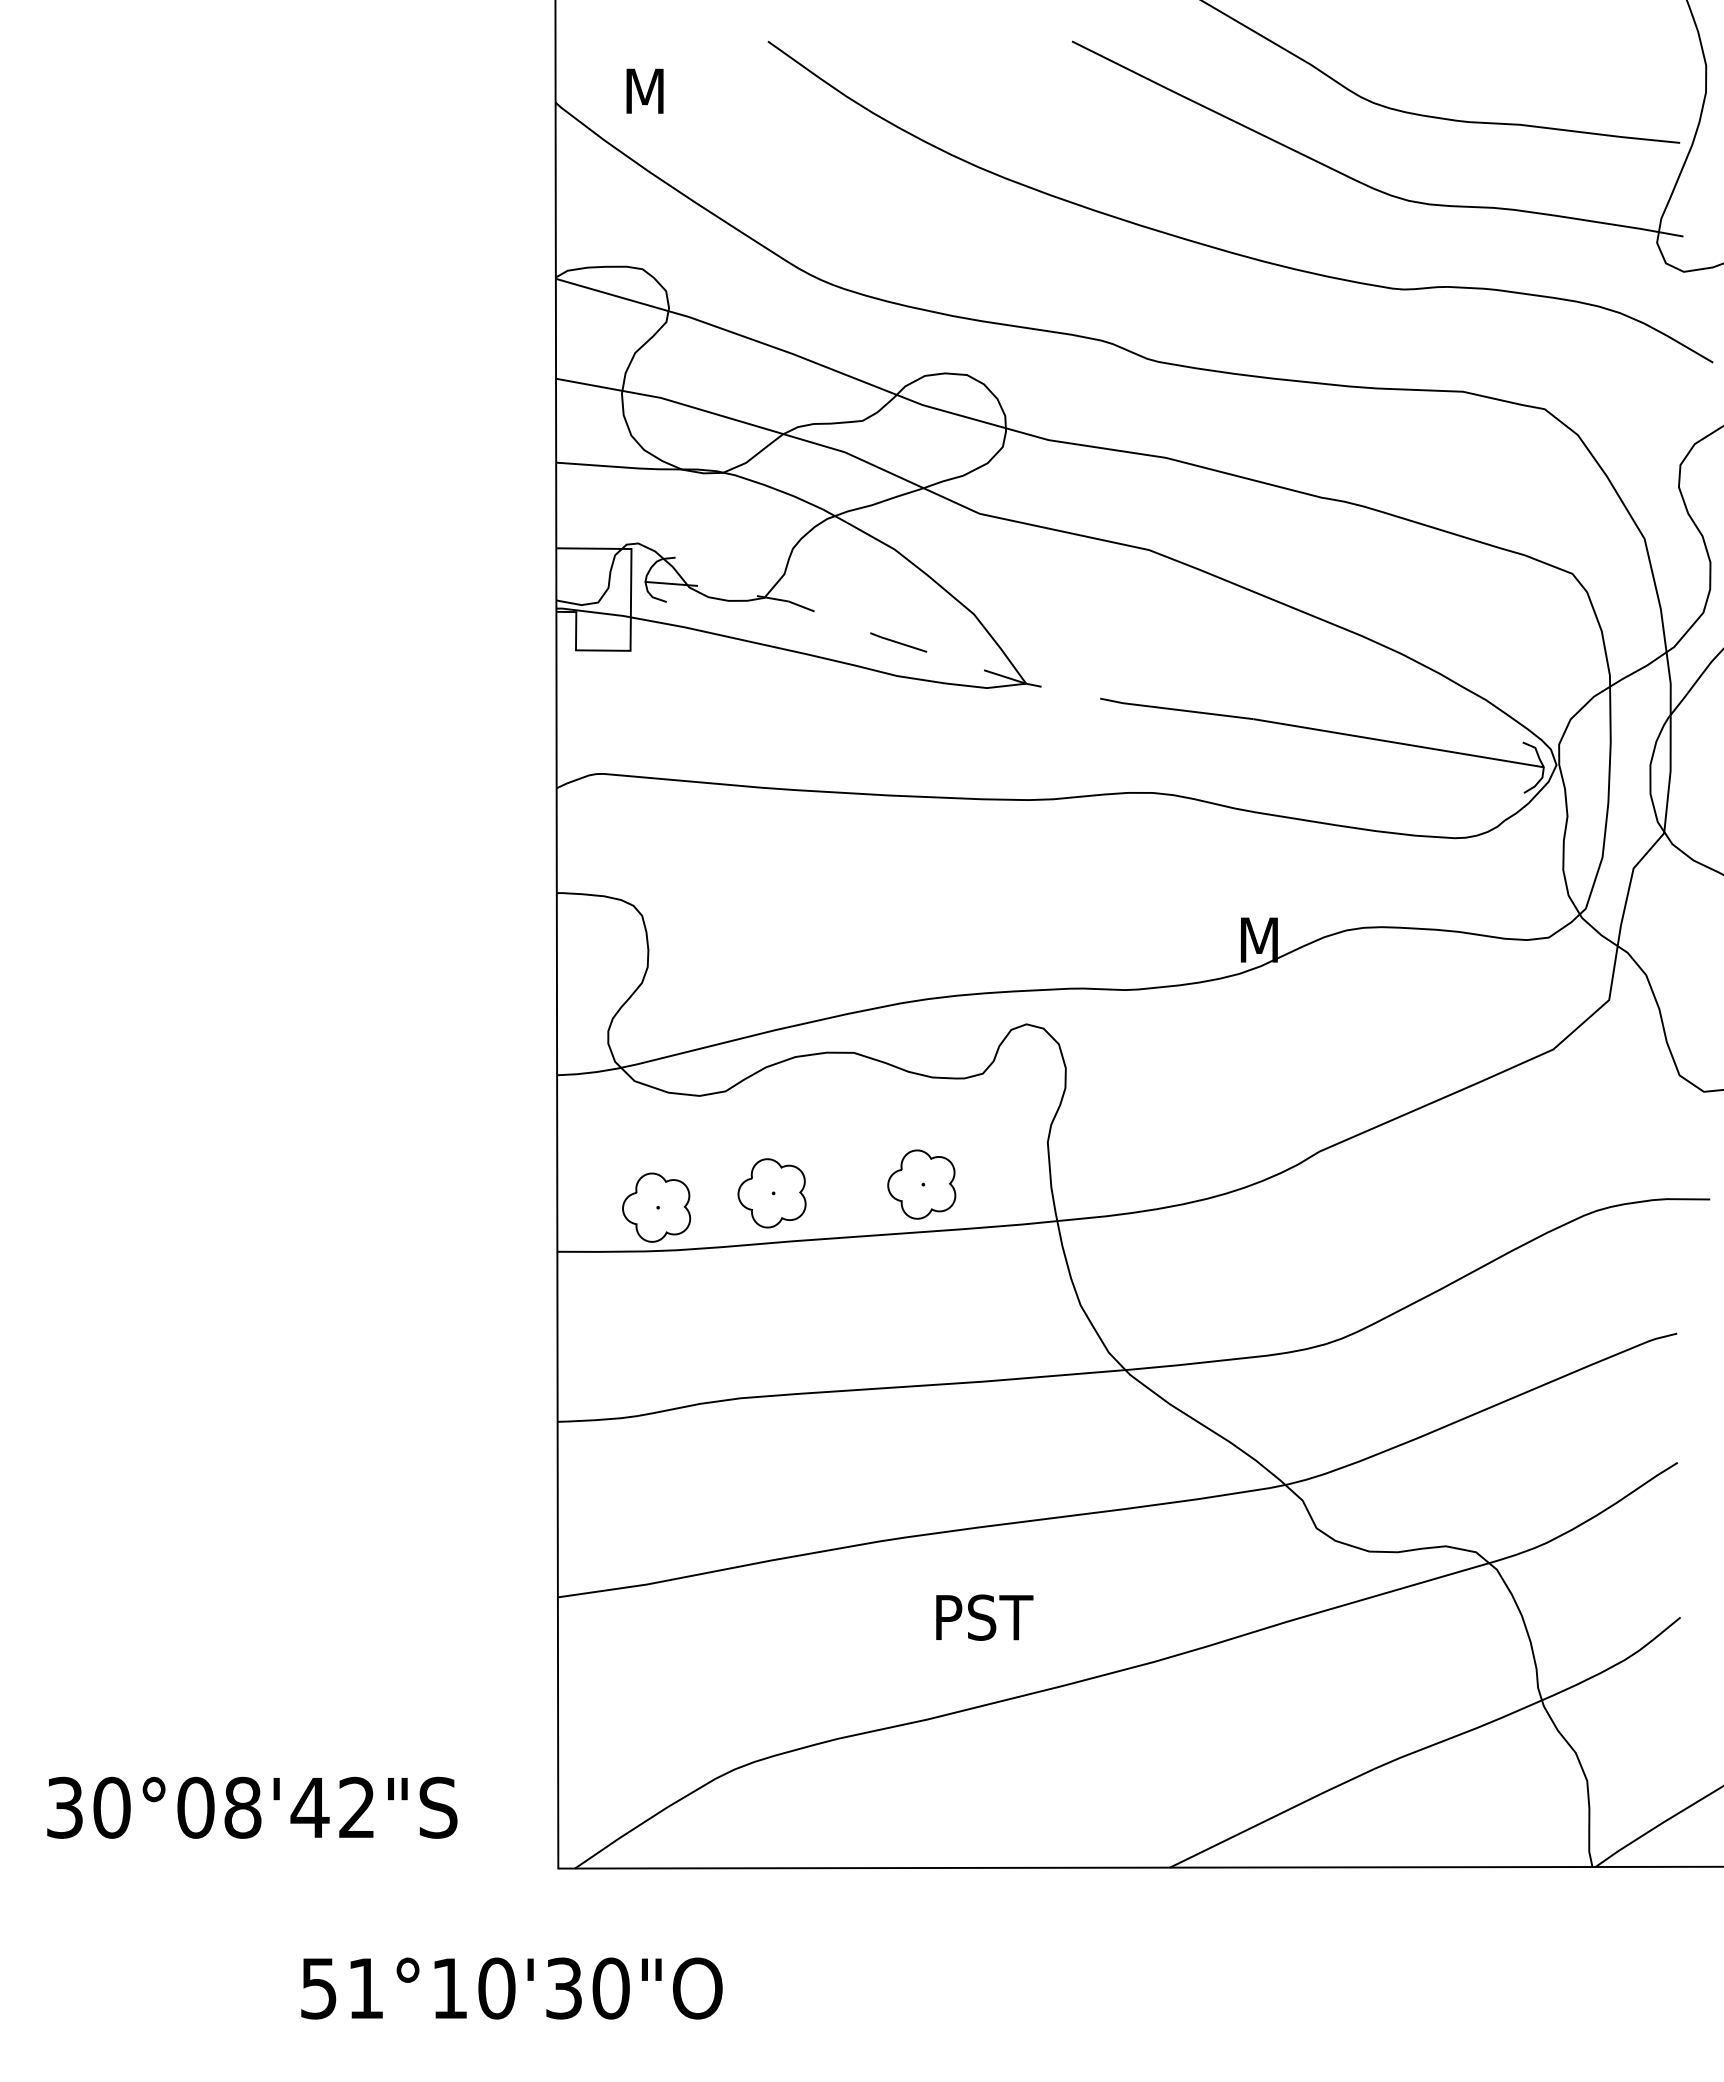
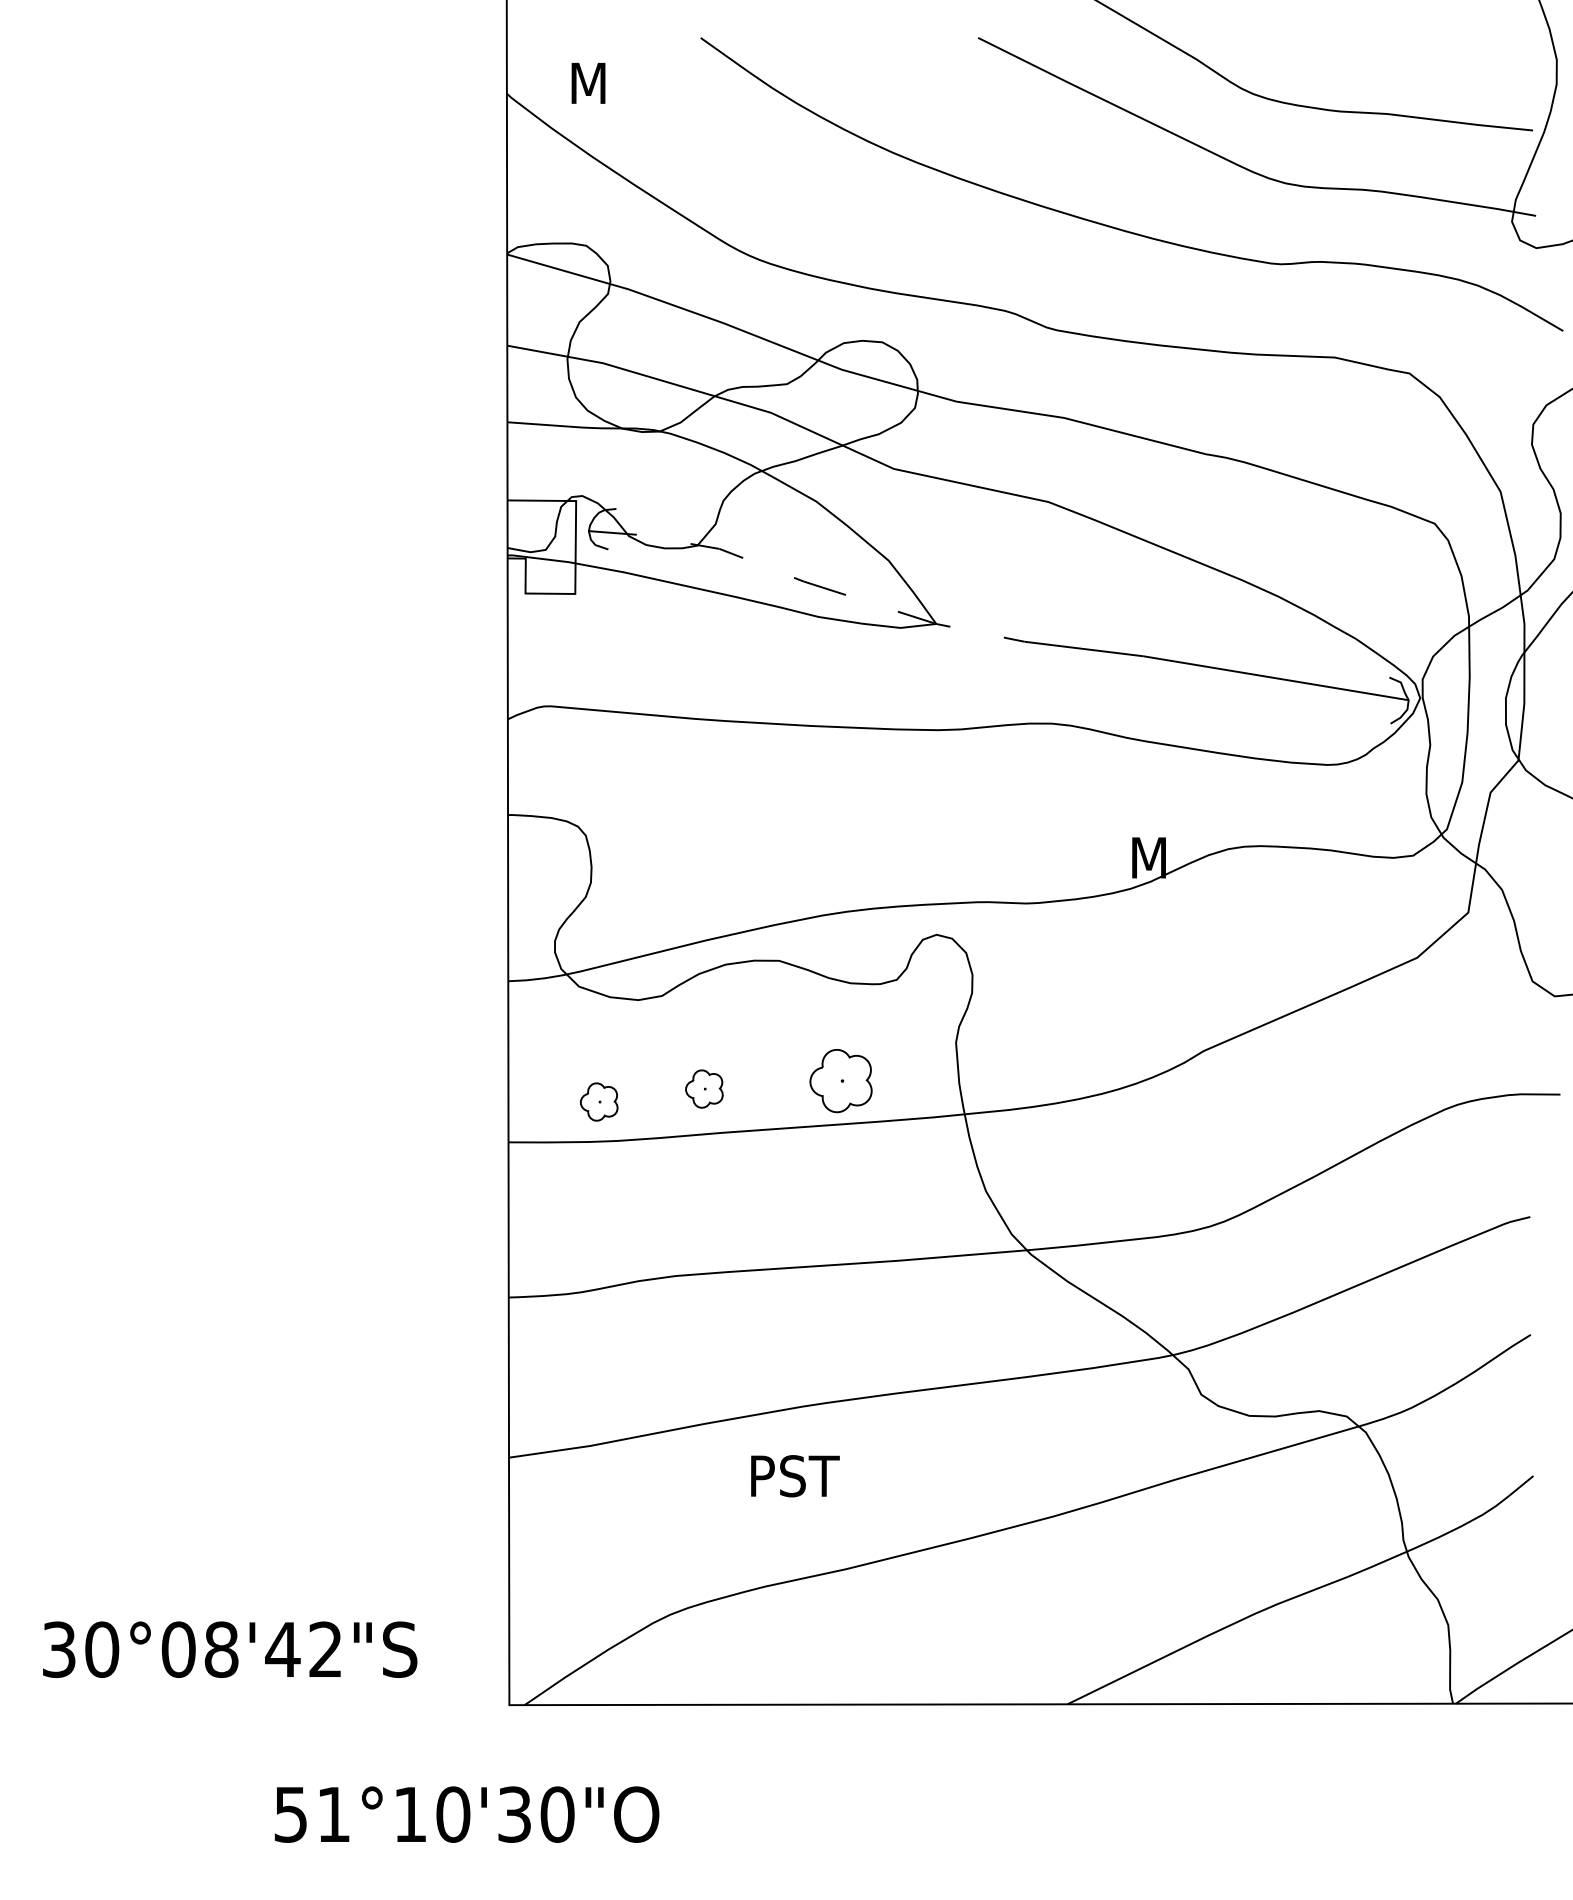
part: (771, 1193) -> (703, 1089), size x0.6
part: (656, 1207) -> (598, 1101), size x0.6
text: (984, 1617) -> (795, 1476), moved

